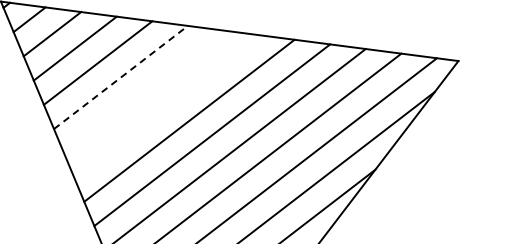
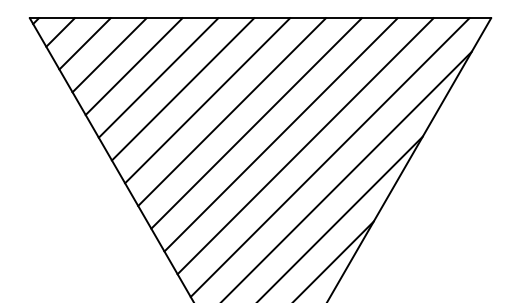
line: (120, 77) -> (158, 77), dashed -> solid
line: (143, 91) -> (182, 89), added
line: (166, 106) -> (207, 100), added

